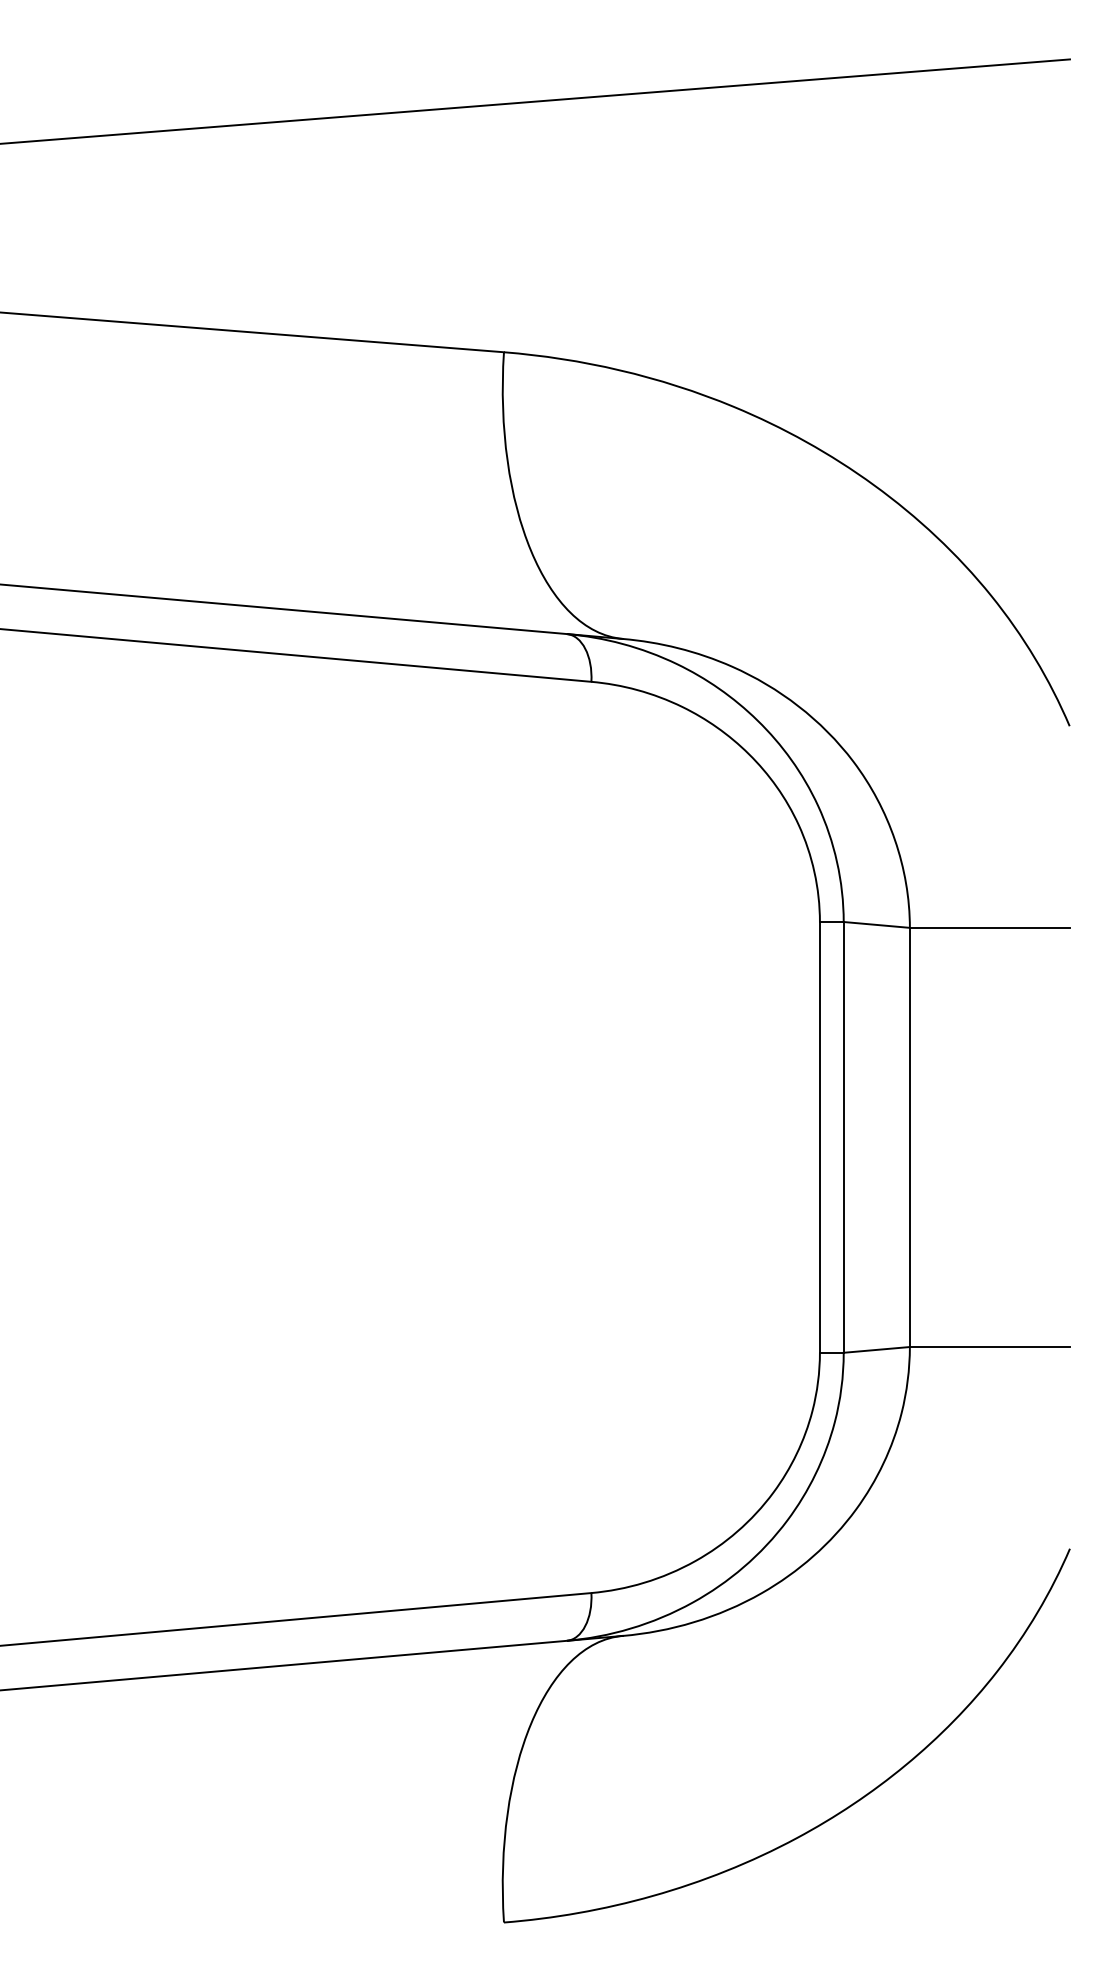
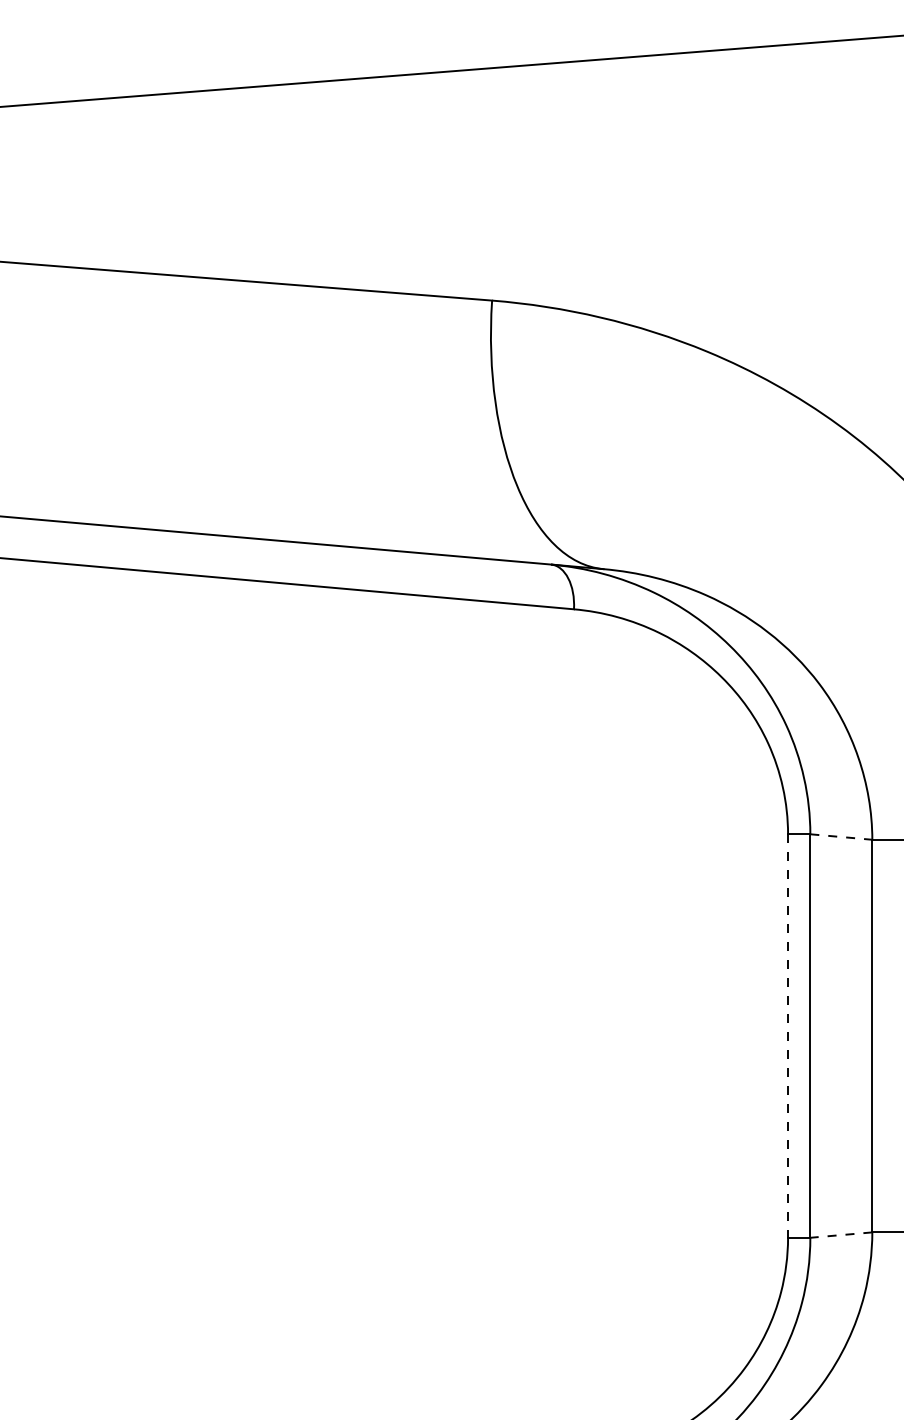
line: (877, 924) -> (841, 836), solid -> dashed
line: (819, 1137) -> (787, 1036), solid -> dashed
line: (876, 1349) -> (841, 1234), solid -> dashed

